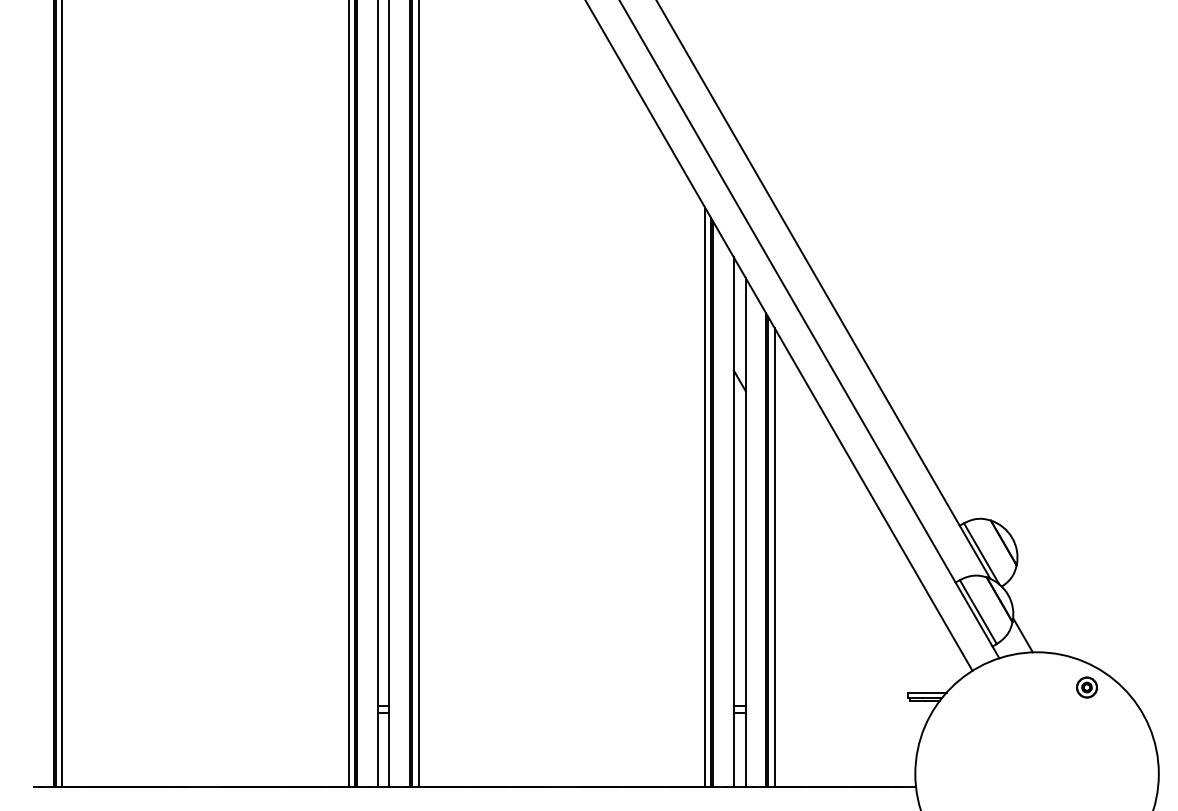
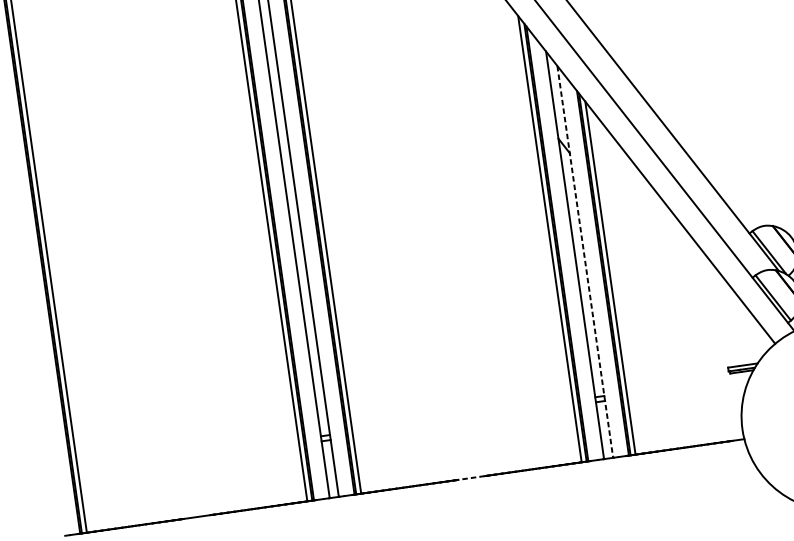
line: (745, 532) -> (585, 262), solid -> dashed
line: (561, 786) -> (471, 477), solid -> dashed

